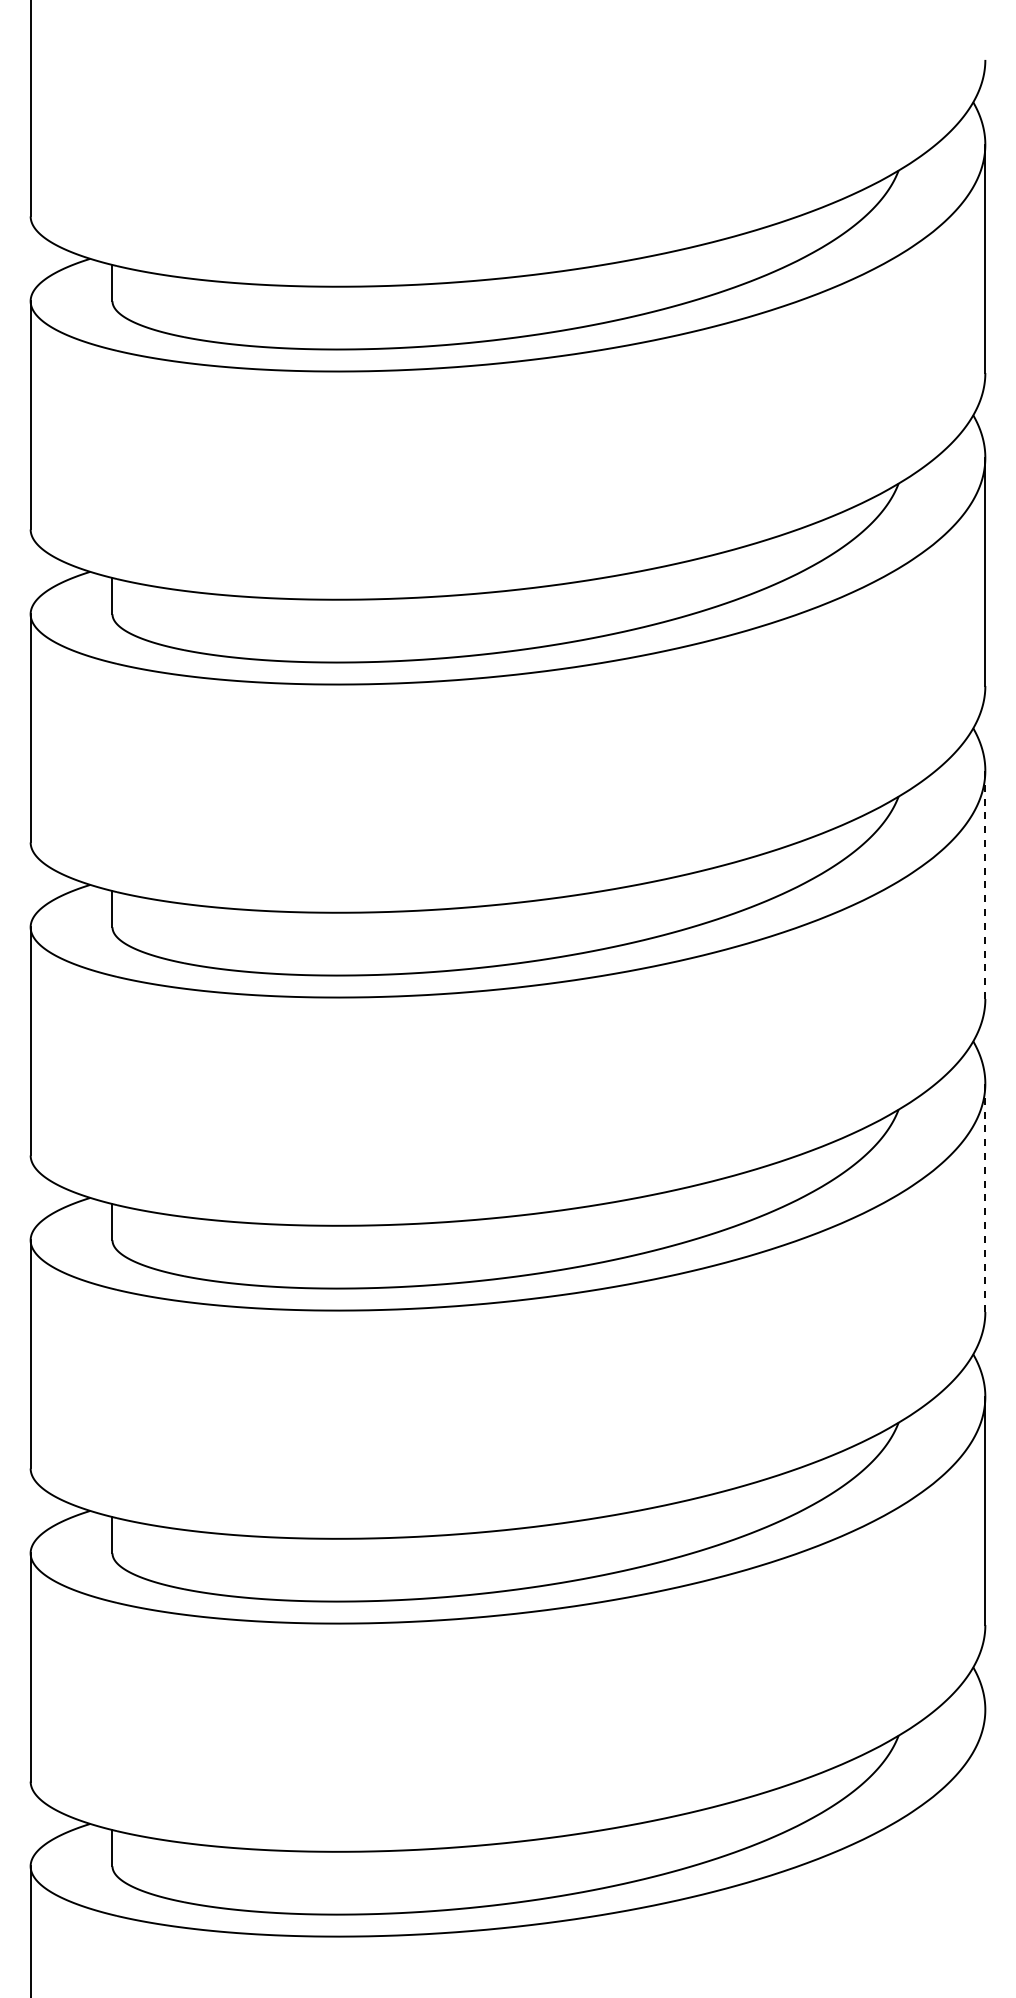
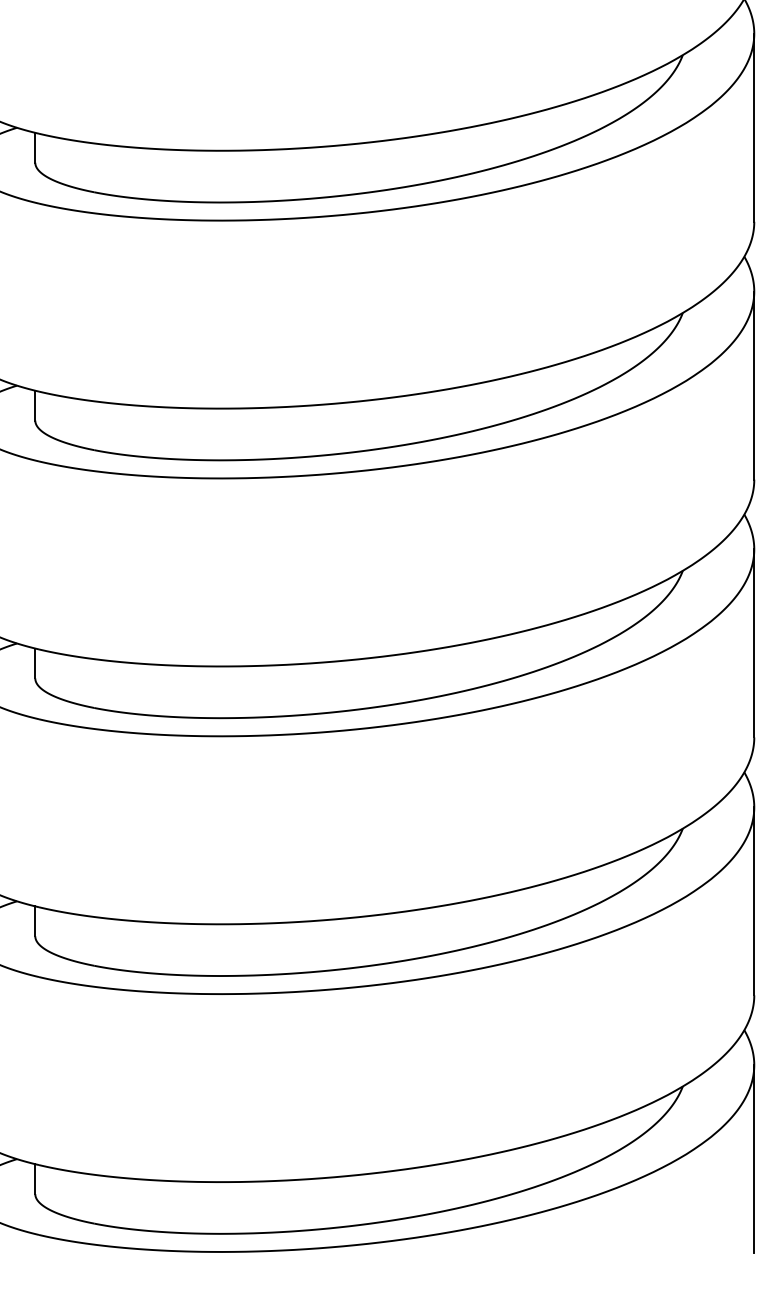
line: (985, 884) -> (754, 385), dashed -> solid
line: (985, 1197) -> (754, 643), dashed -> solid
line: (985, 1823) -> (754, 1158), added

